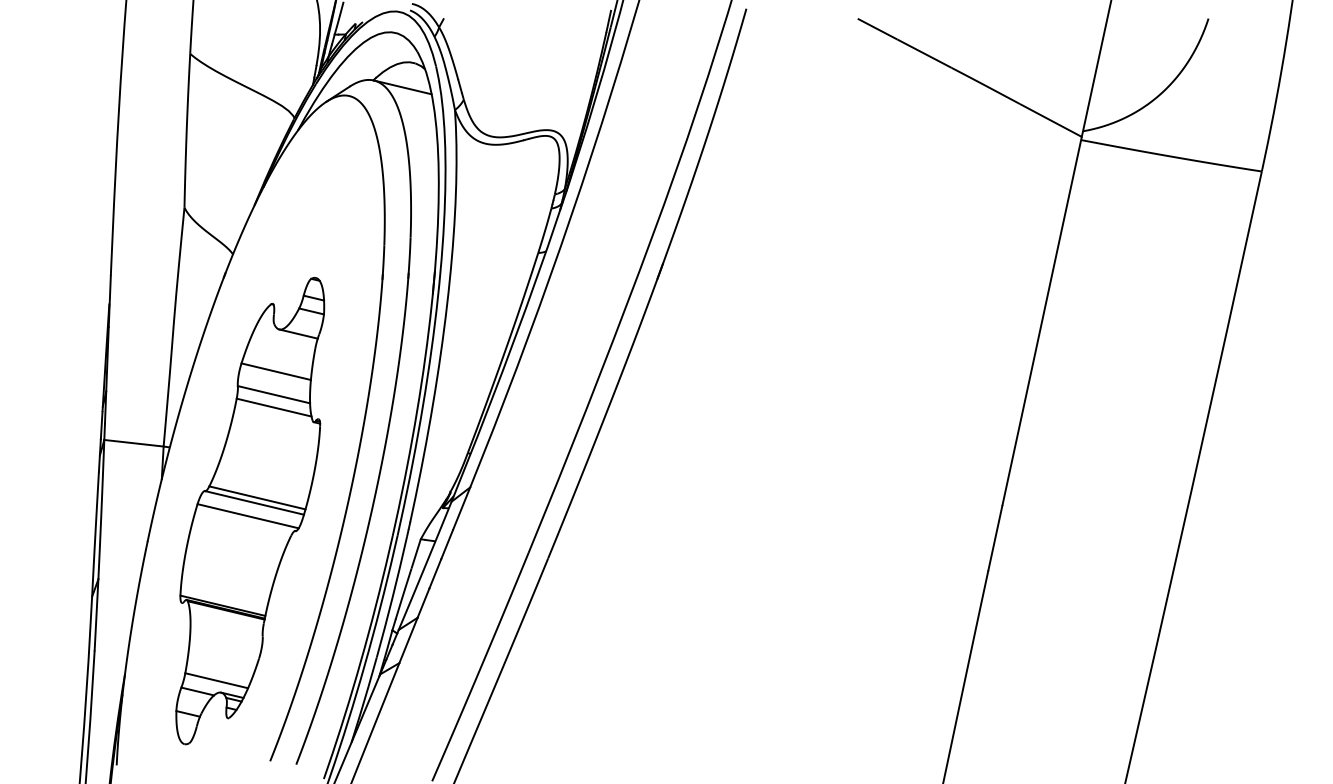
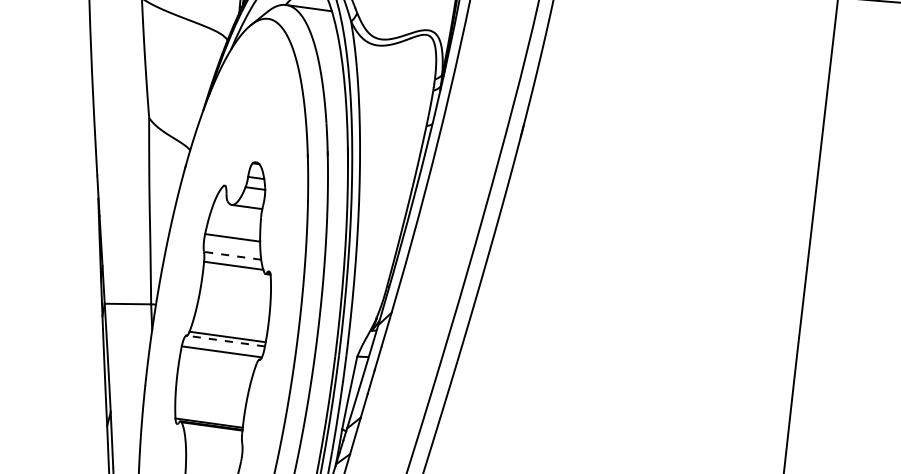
line: (273, 394) -> (232, 255), solid -> dashed
line: (254, 502) -> (225, 340), solid -> dashed

